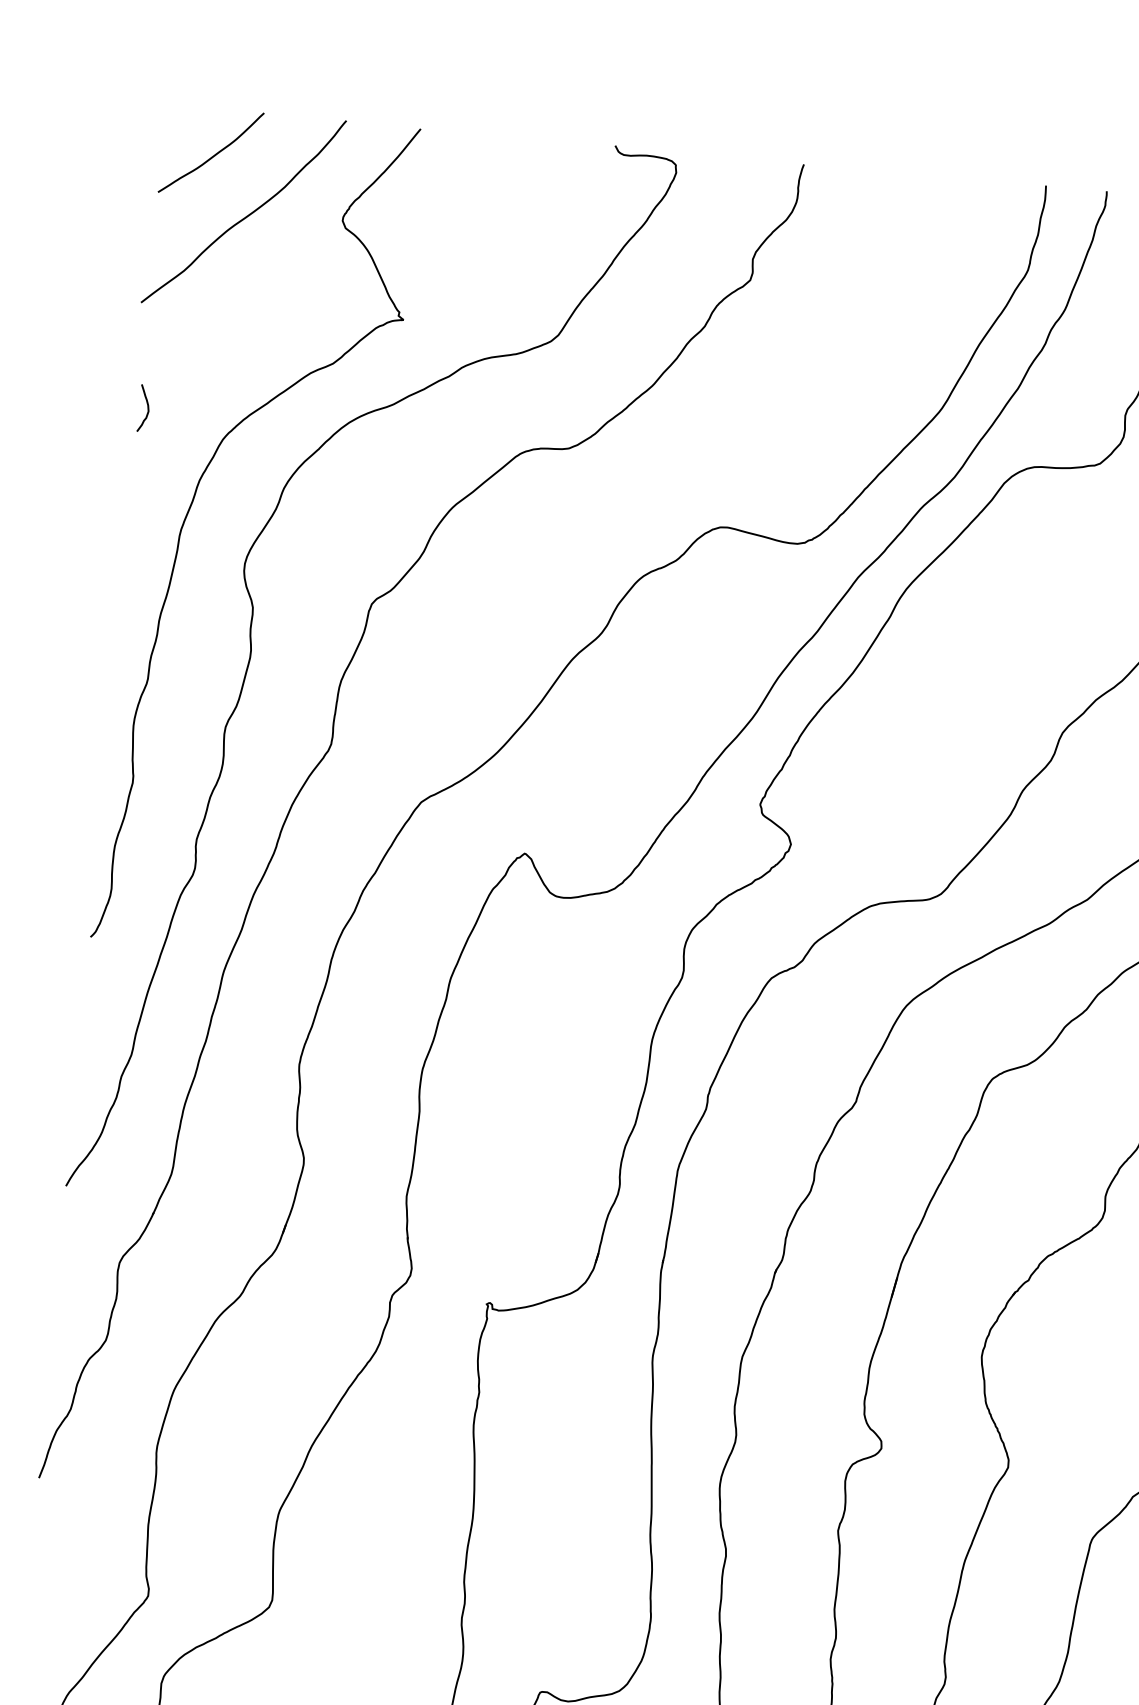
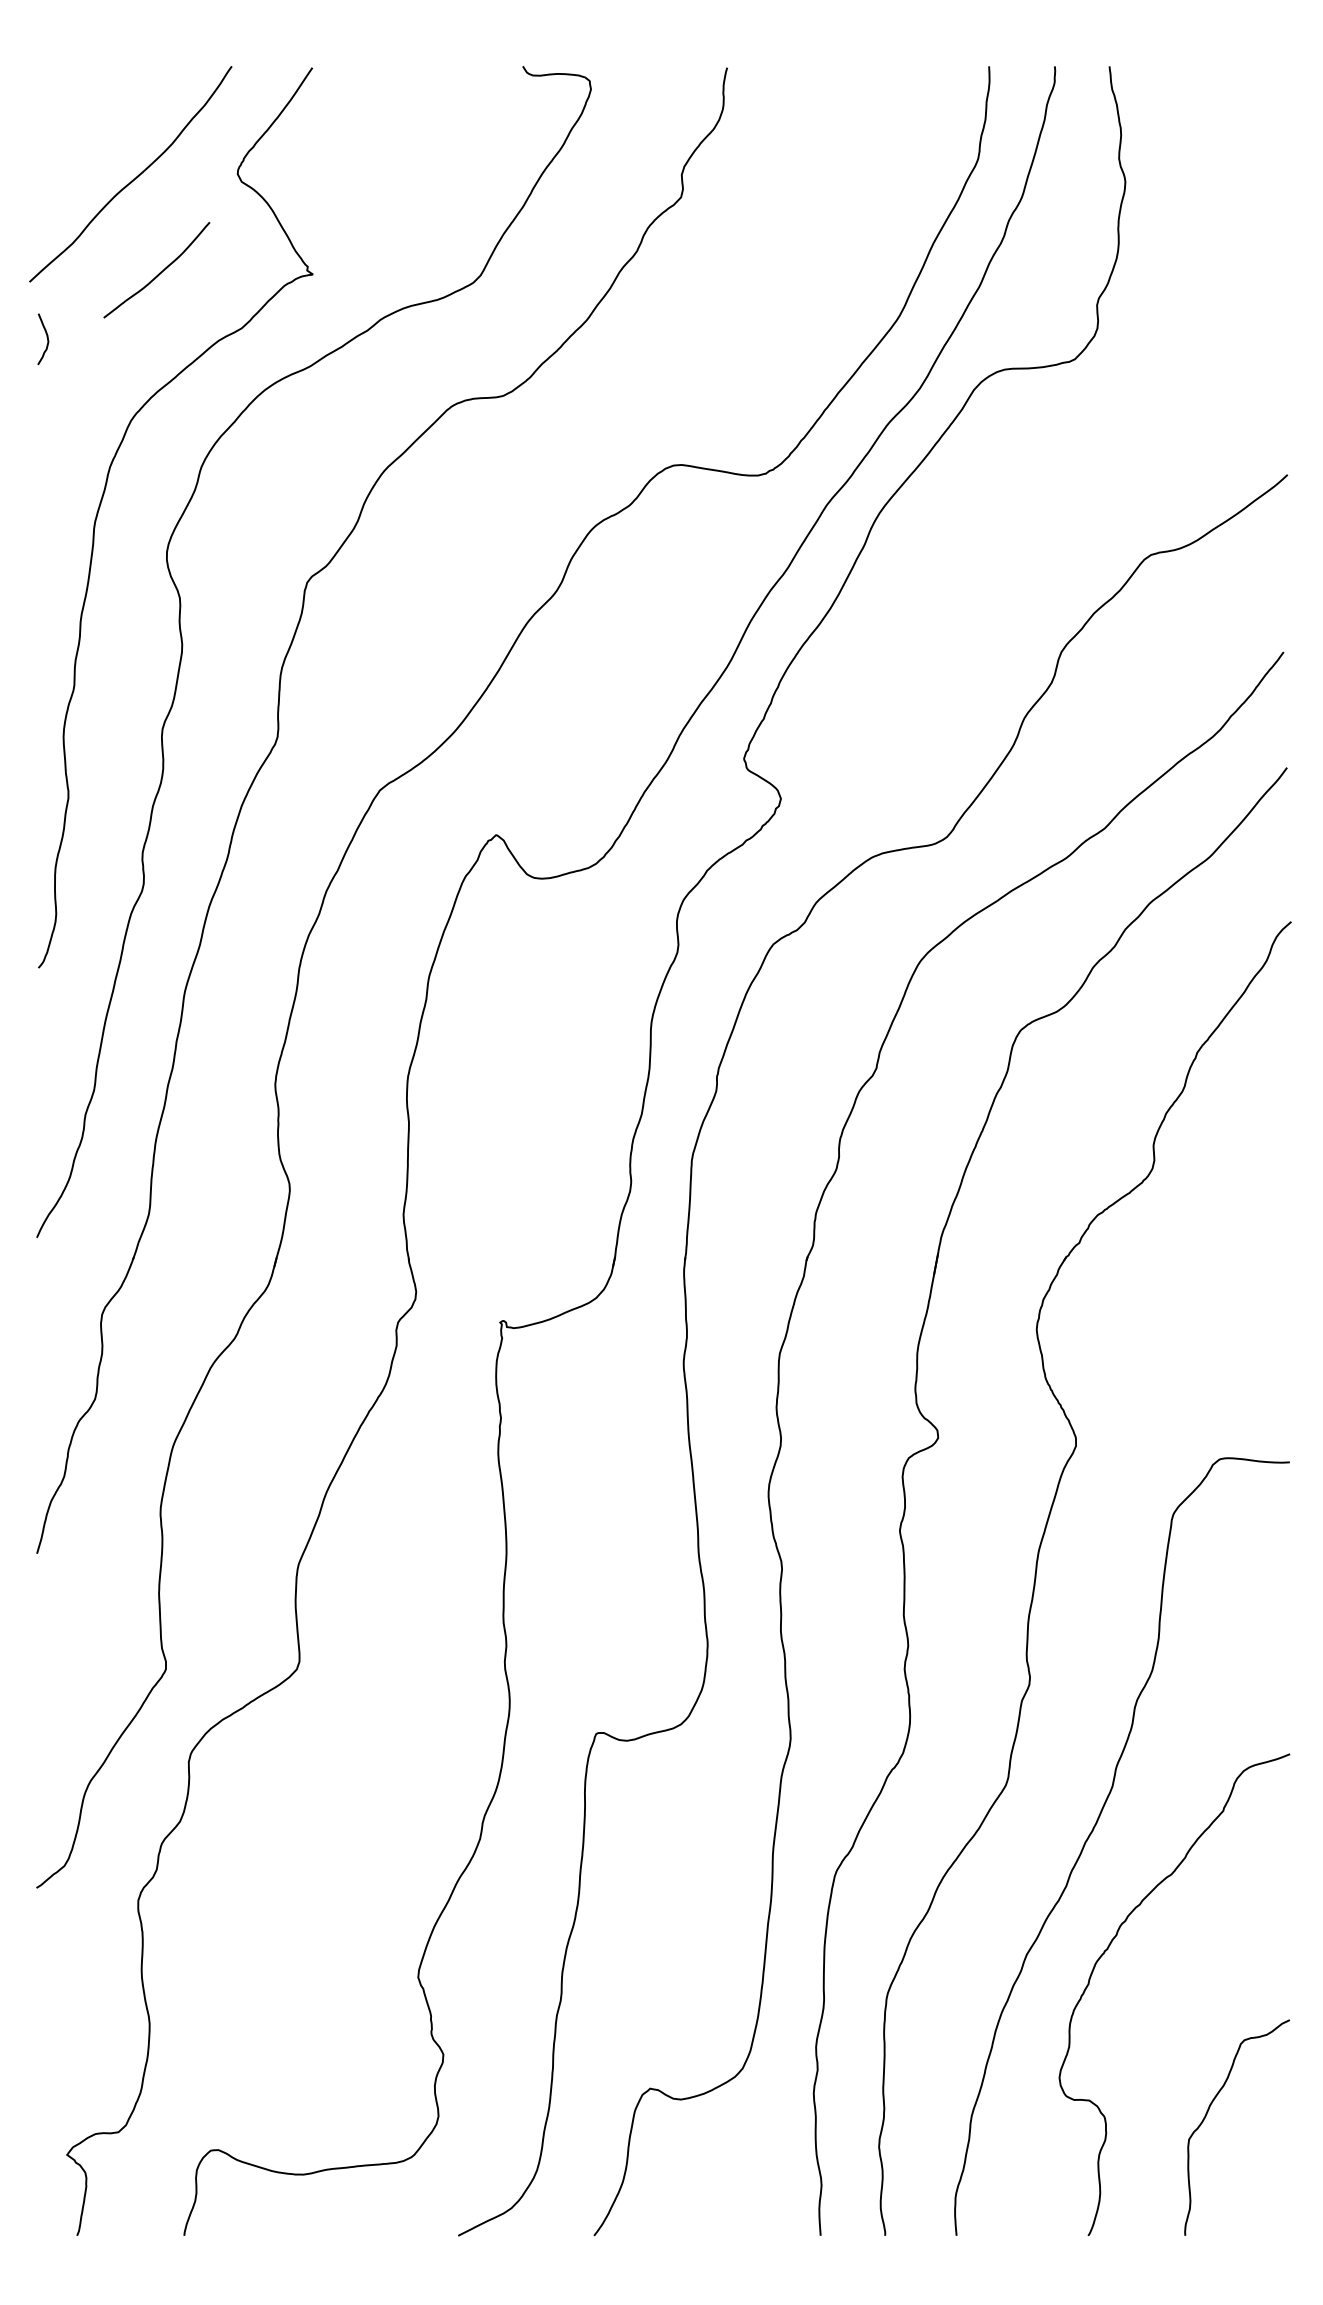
curve: (213, 155) -> (159, 272), moved
curve: (147, 407) -> (46, 337), moved

